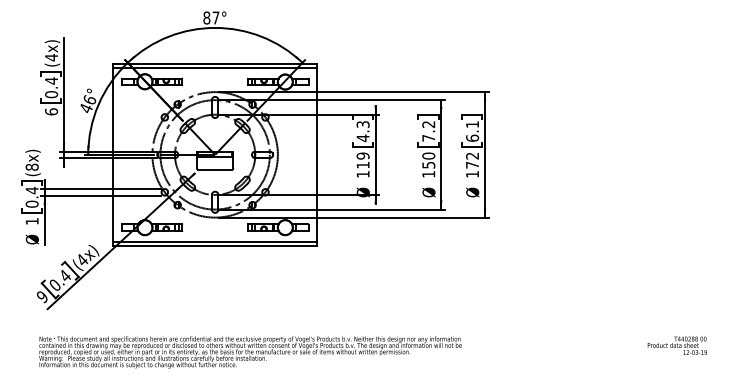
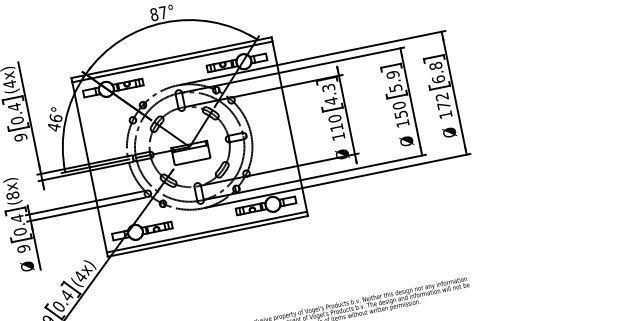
text: (51, 111) -> (20, 137), 6 -> 9
text: (472, 124) -> (435, 65), 6.1 -> 6.8
text: (428, 131) -> (394, 81), 7.2 -> 5.9
text: (362, 155) -> (334, 118), 119 -> 110
text: (31, 221) -> (23, 248), 1 -> 9

